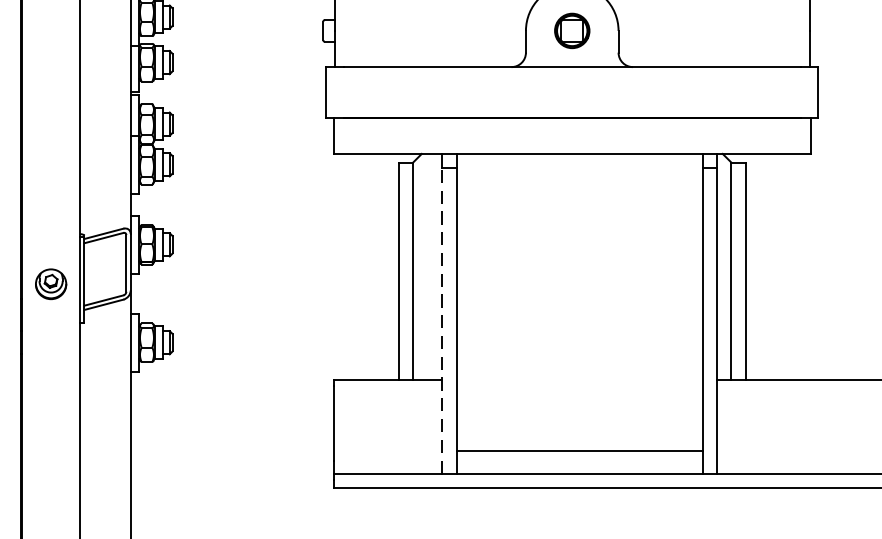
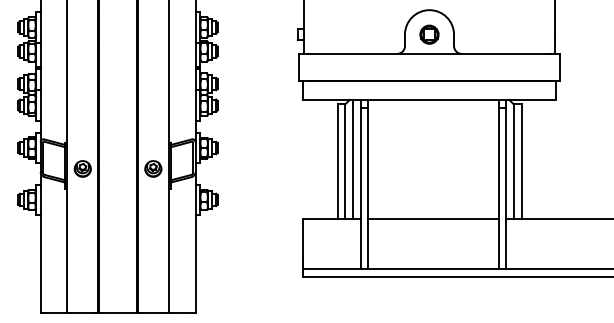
line: (426, 266) -> (352, 159), added
line: (442, 321) -> (360, 188), dashed -> solid
line: (579, 451) -> (433, 219), moved

